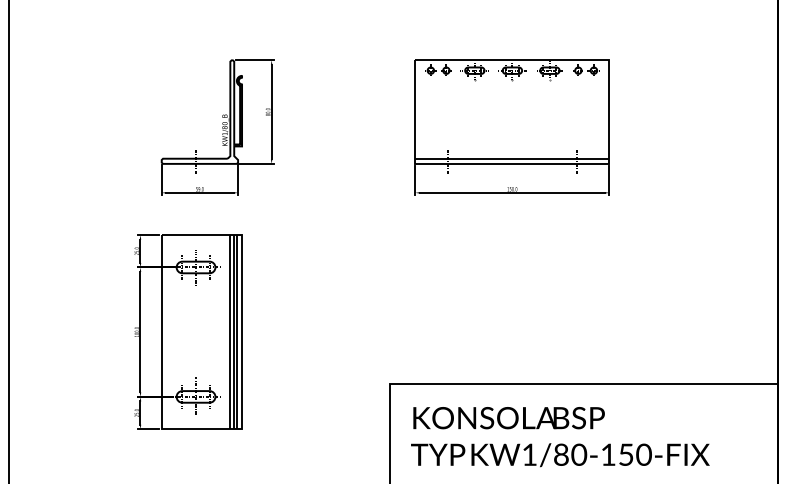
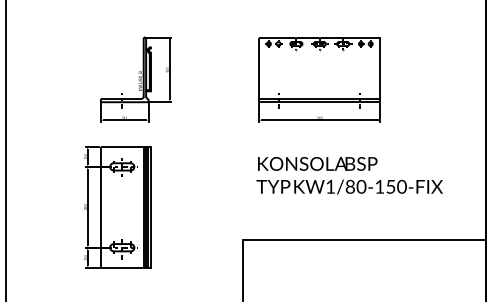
text: (559, 436) -> (349, 175), moved

